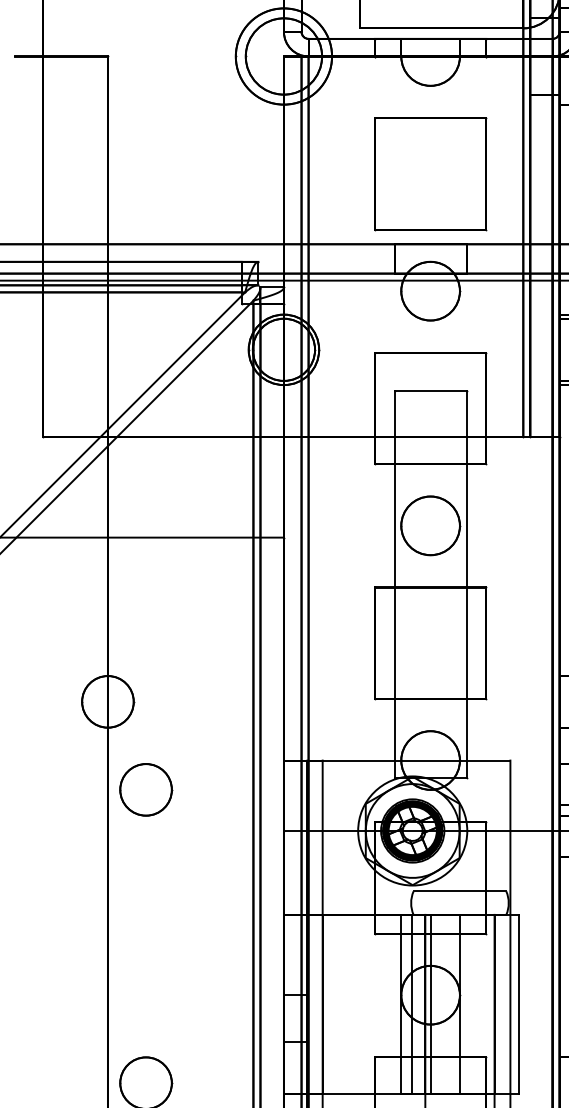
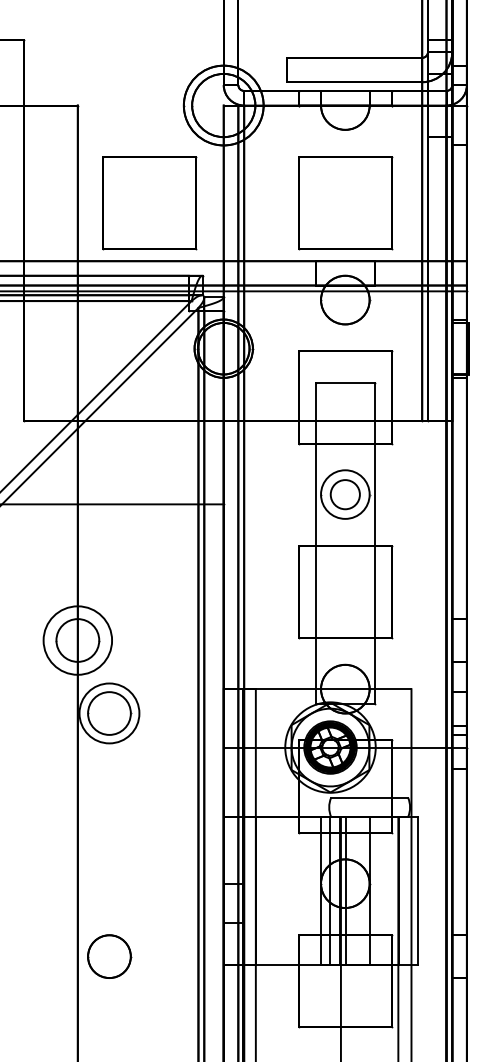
part: (194, 174) -> (149, 203), added
circle: (430, 525) -> (345, 494), size x0.6
circle: (107, 701) -> (77, 640), size x1.6
circle: (146, 789) -> (109, 713), size x1.4

